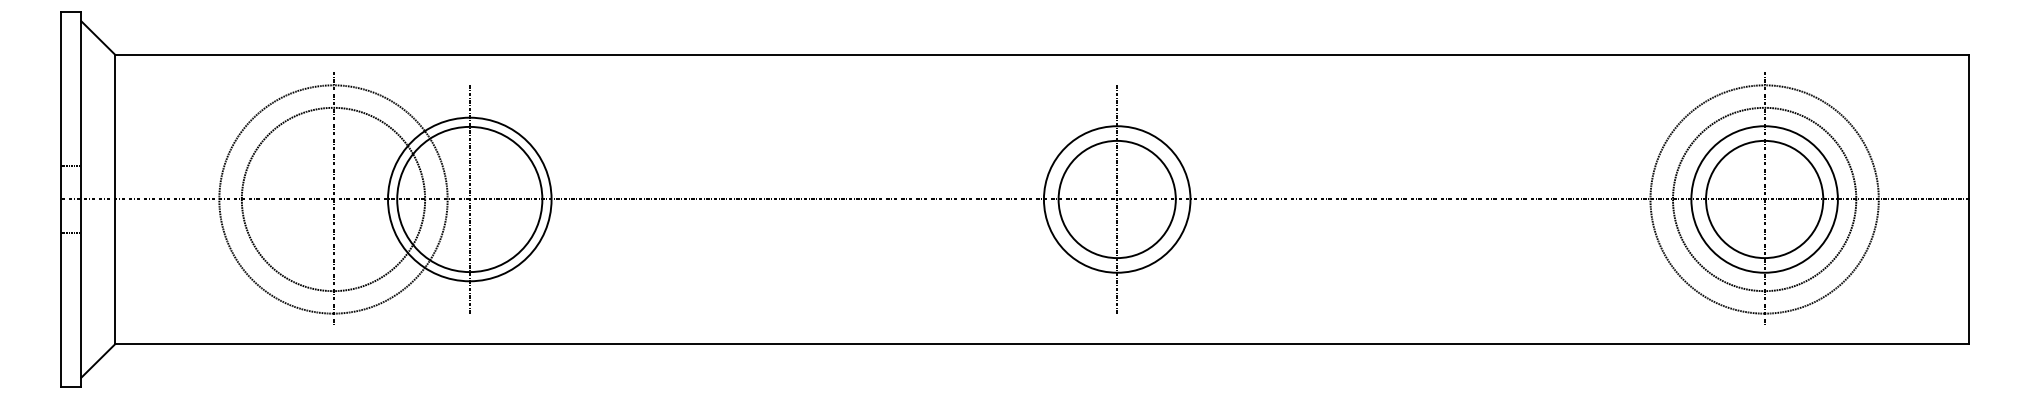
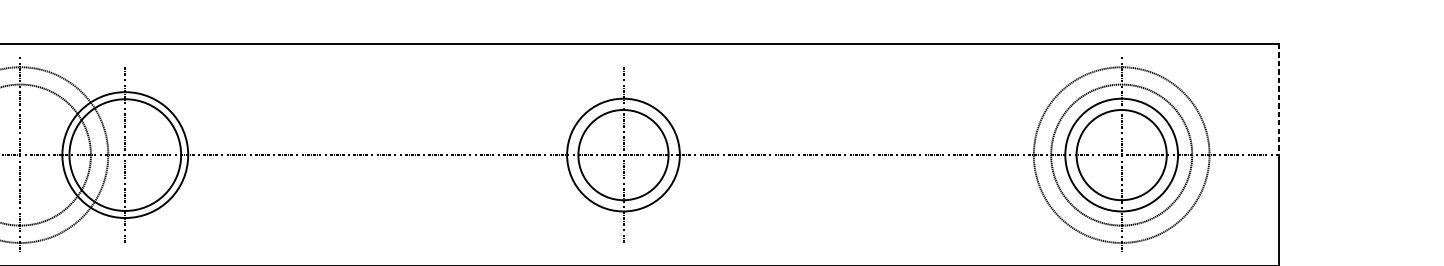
line: (1969, 127) -> (1279, 99), solid -> dashed

